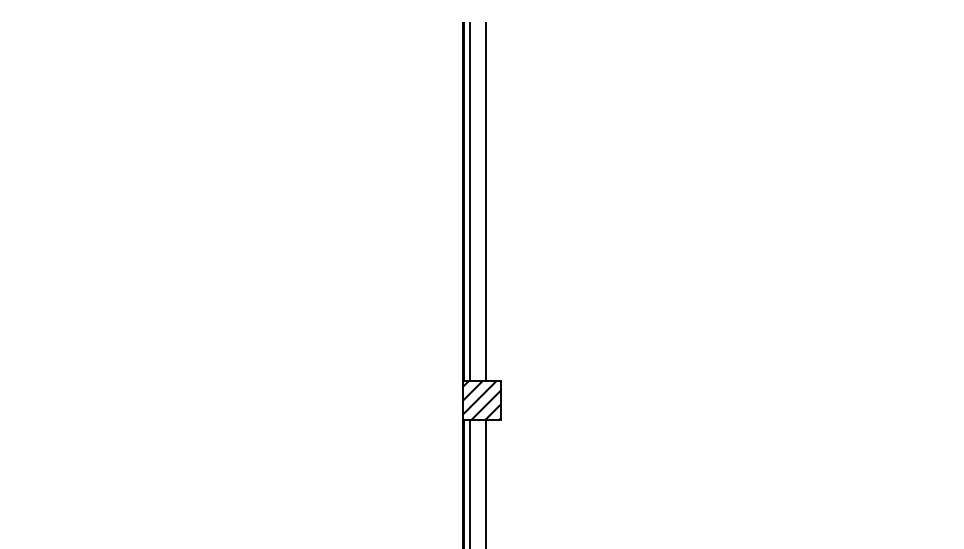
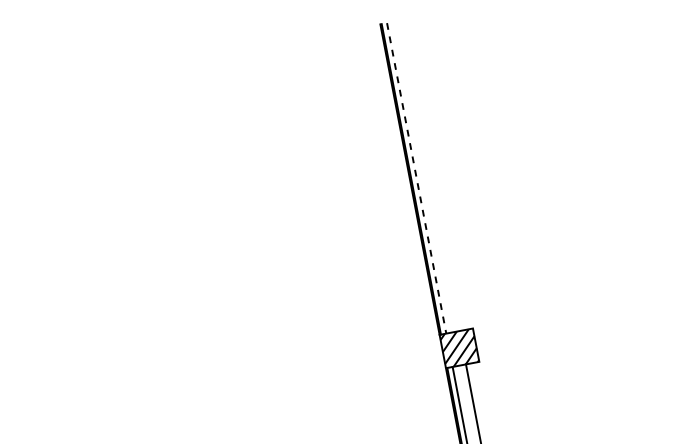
line: (485, 201) -> (429, 175), removed
line: (470, 202) -> (416, 178), solid -> dashed

